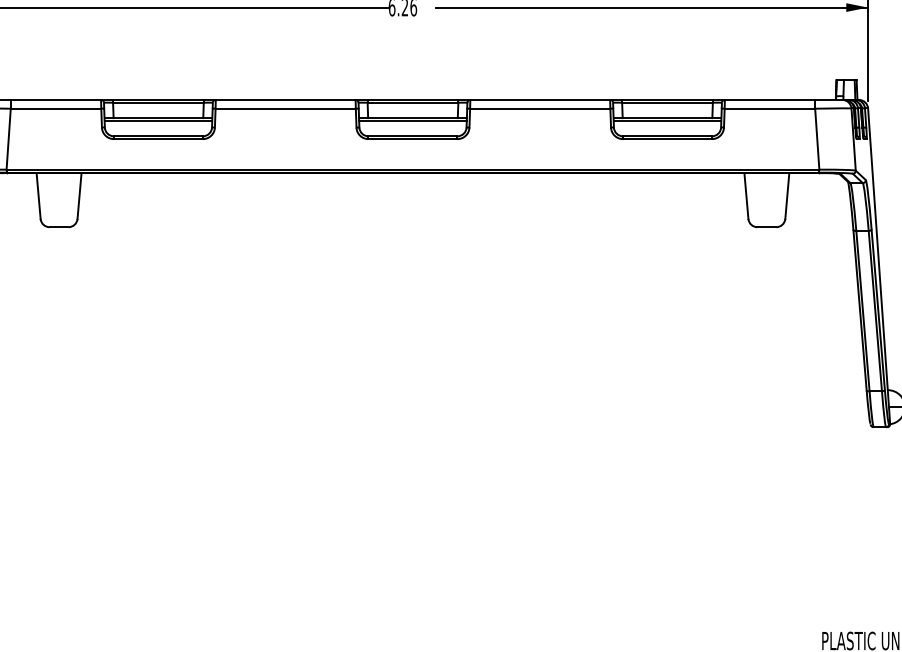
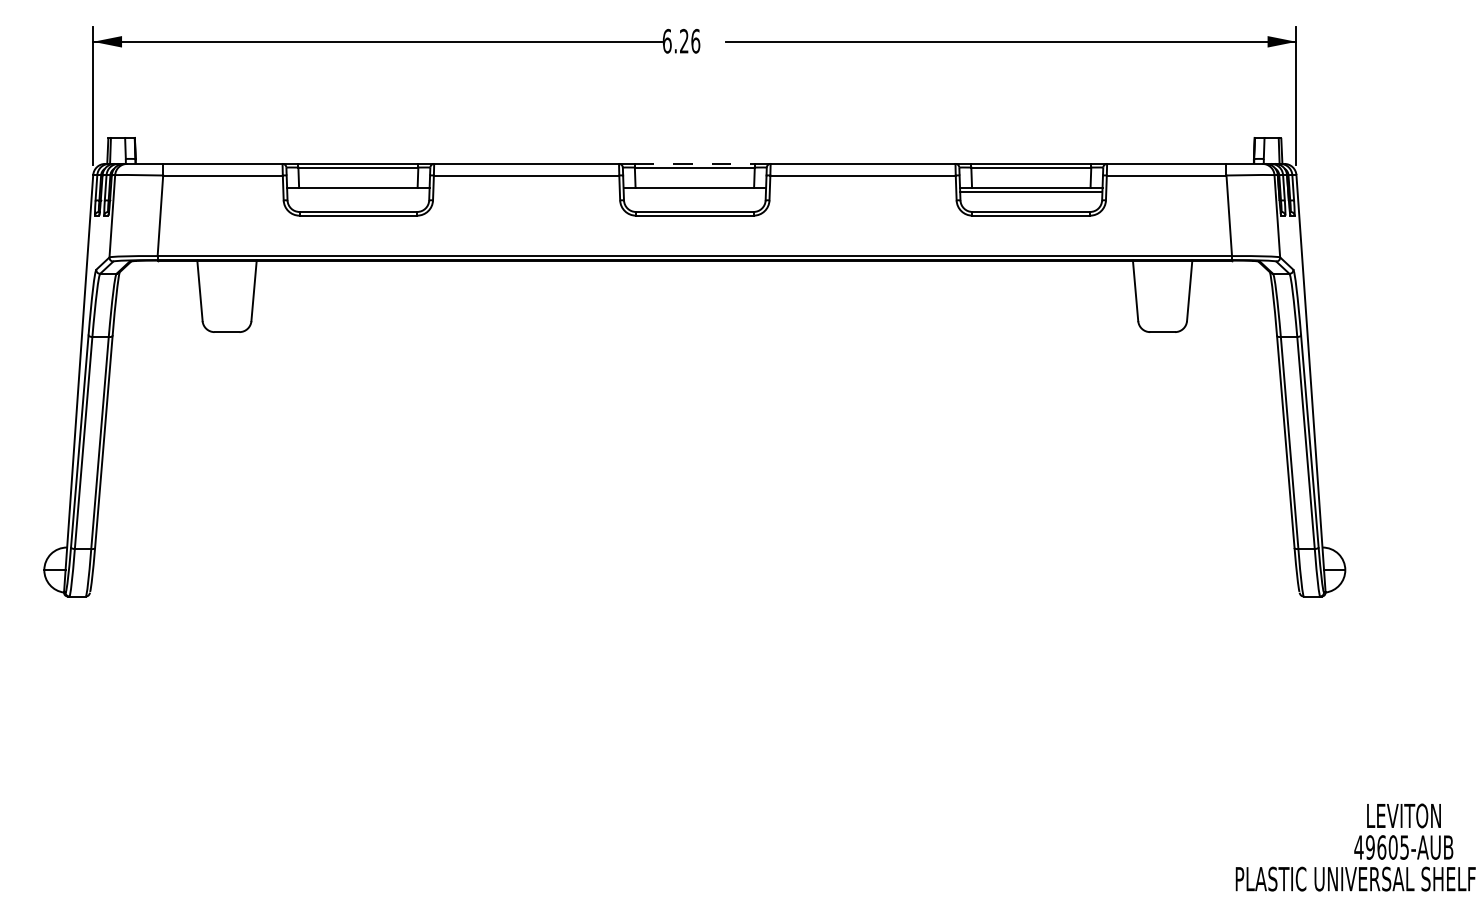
line: (412, 99) -> (694, 163), solid -> dashed
line: (158, 120) -> (358, 191), removed
line: (412, 120) -> (694, 191), removed

